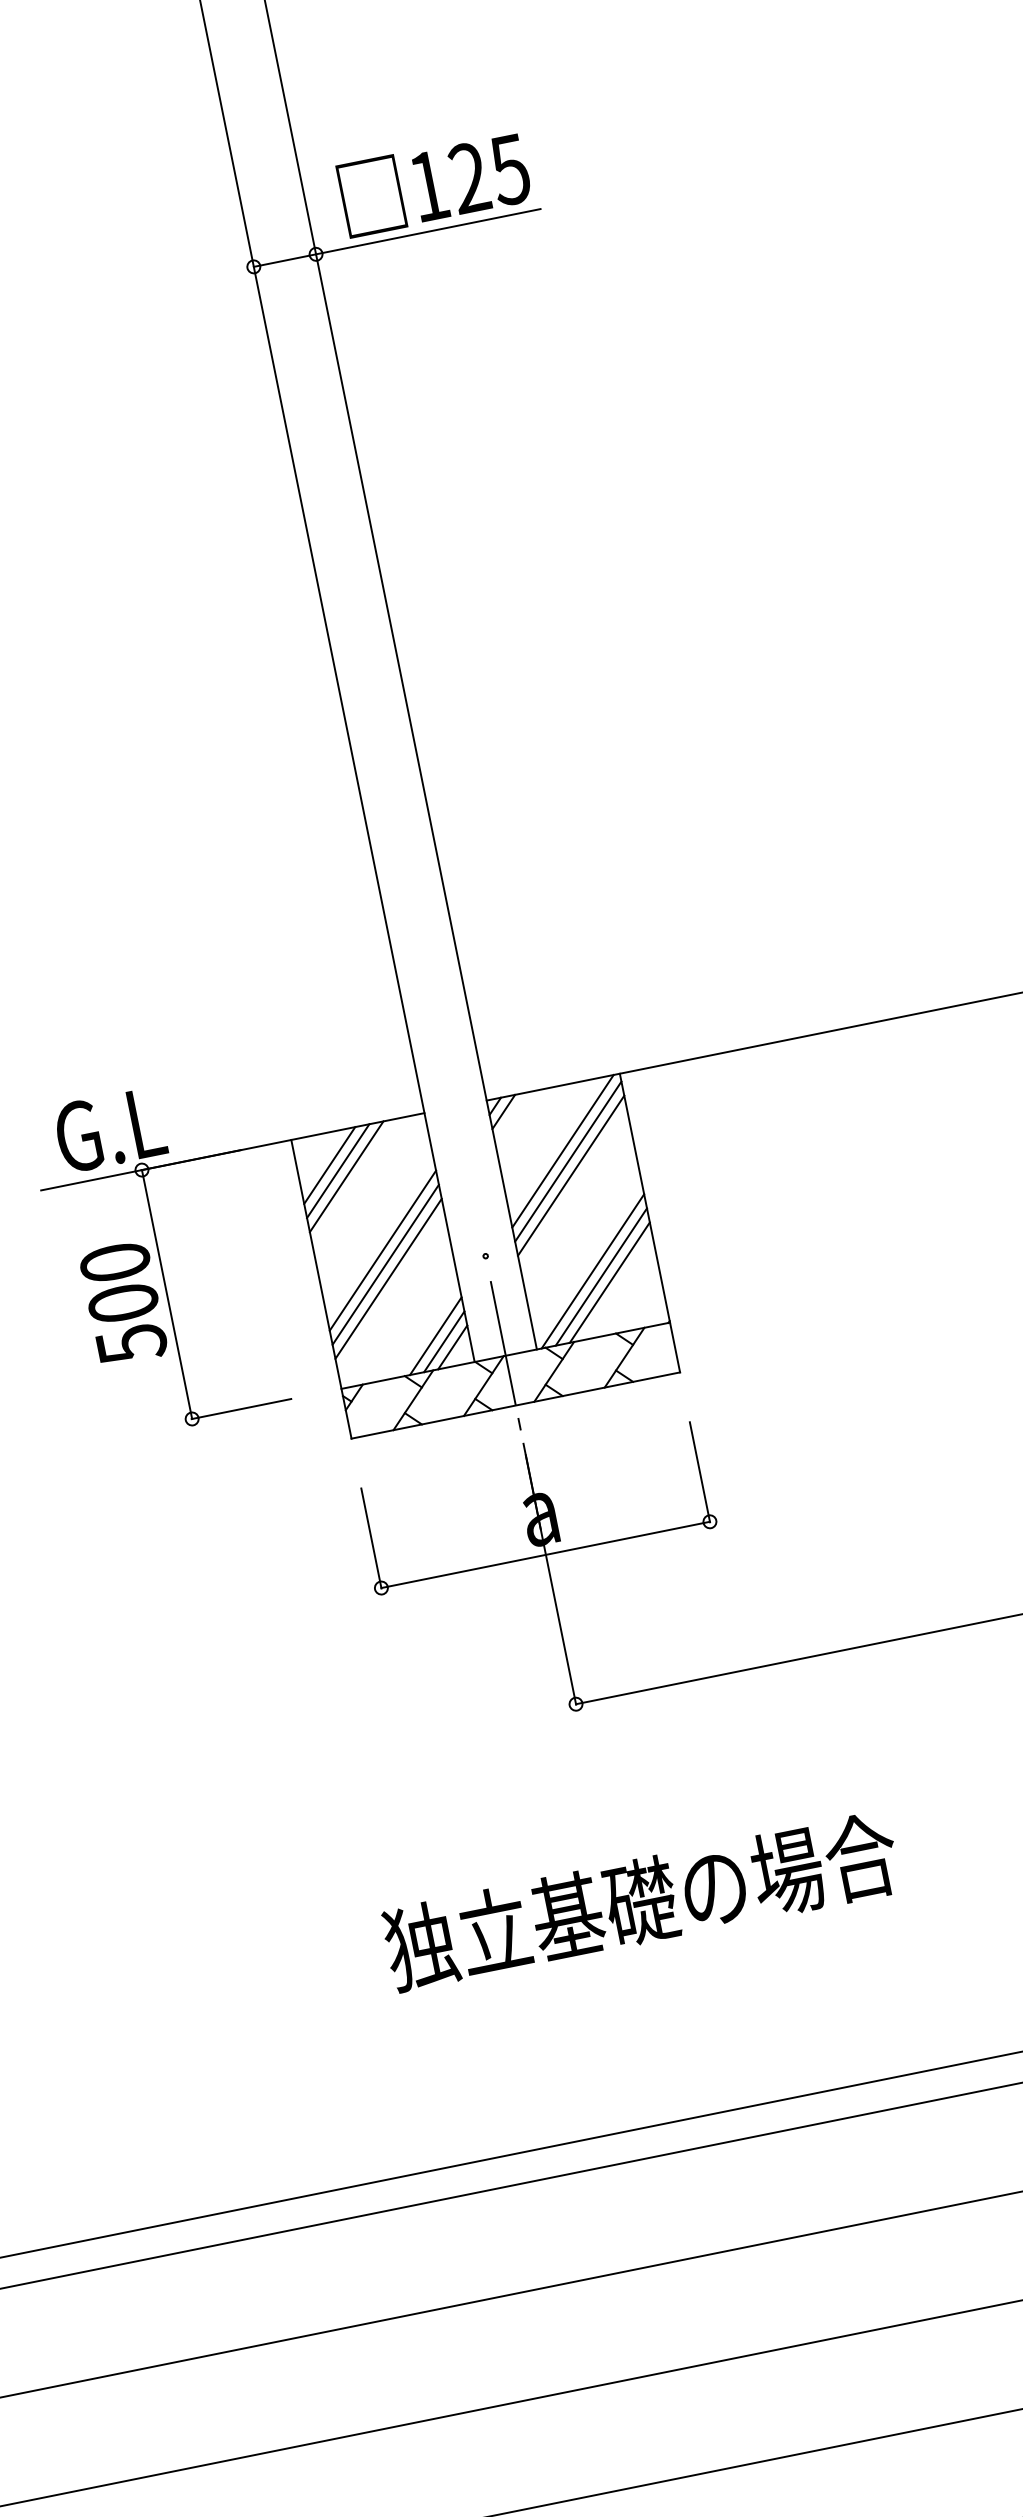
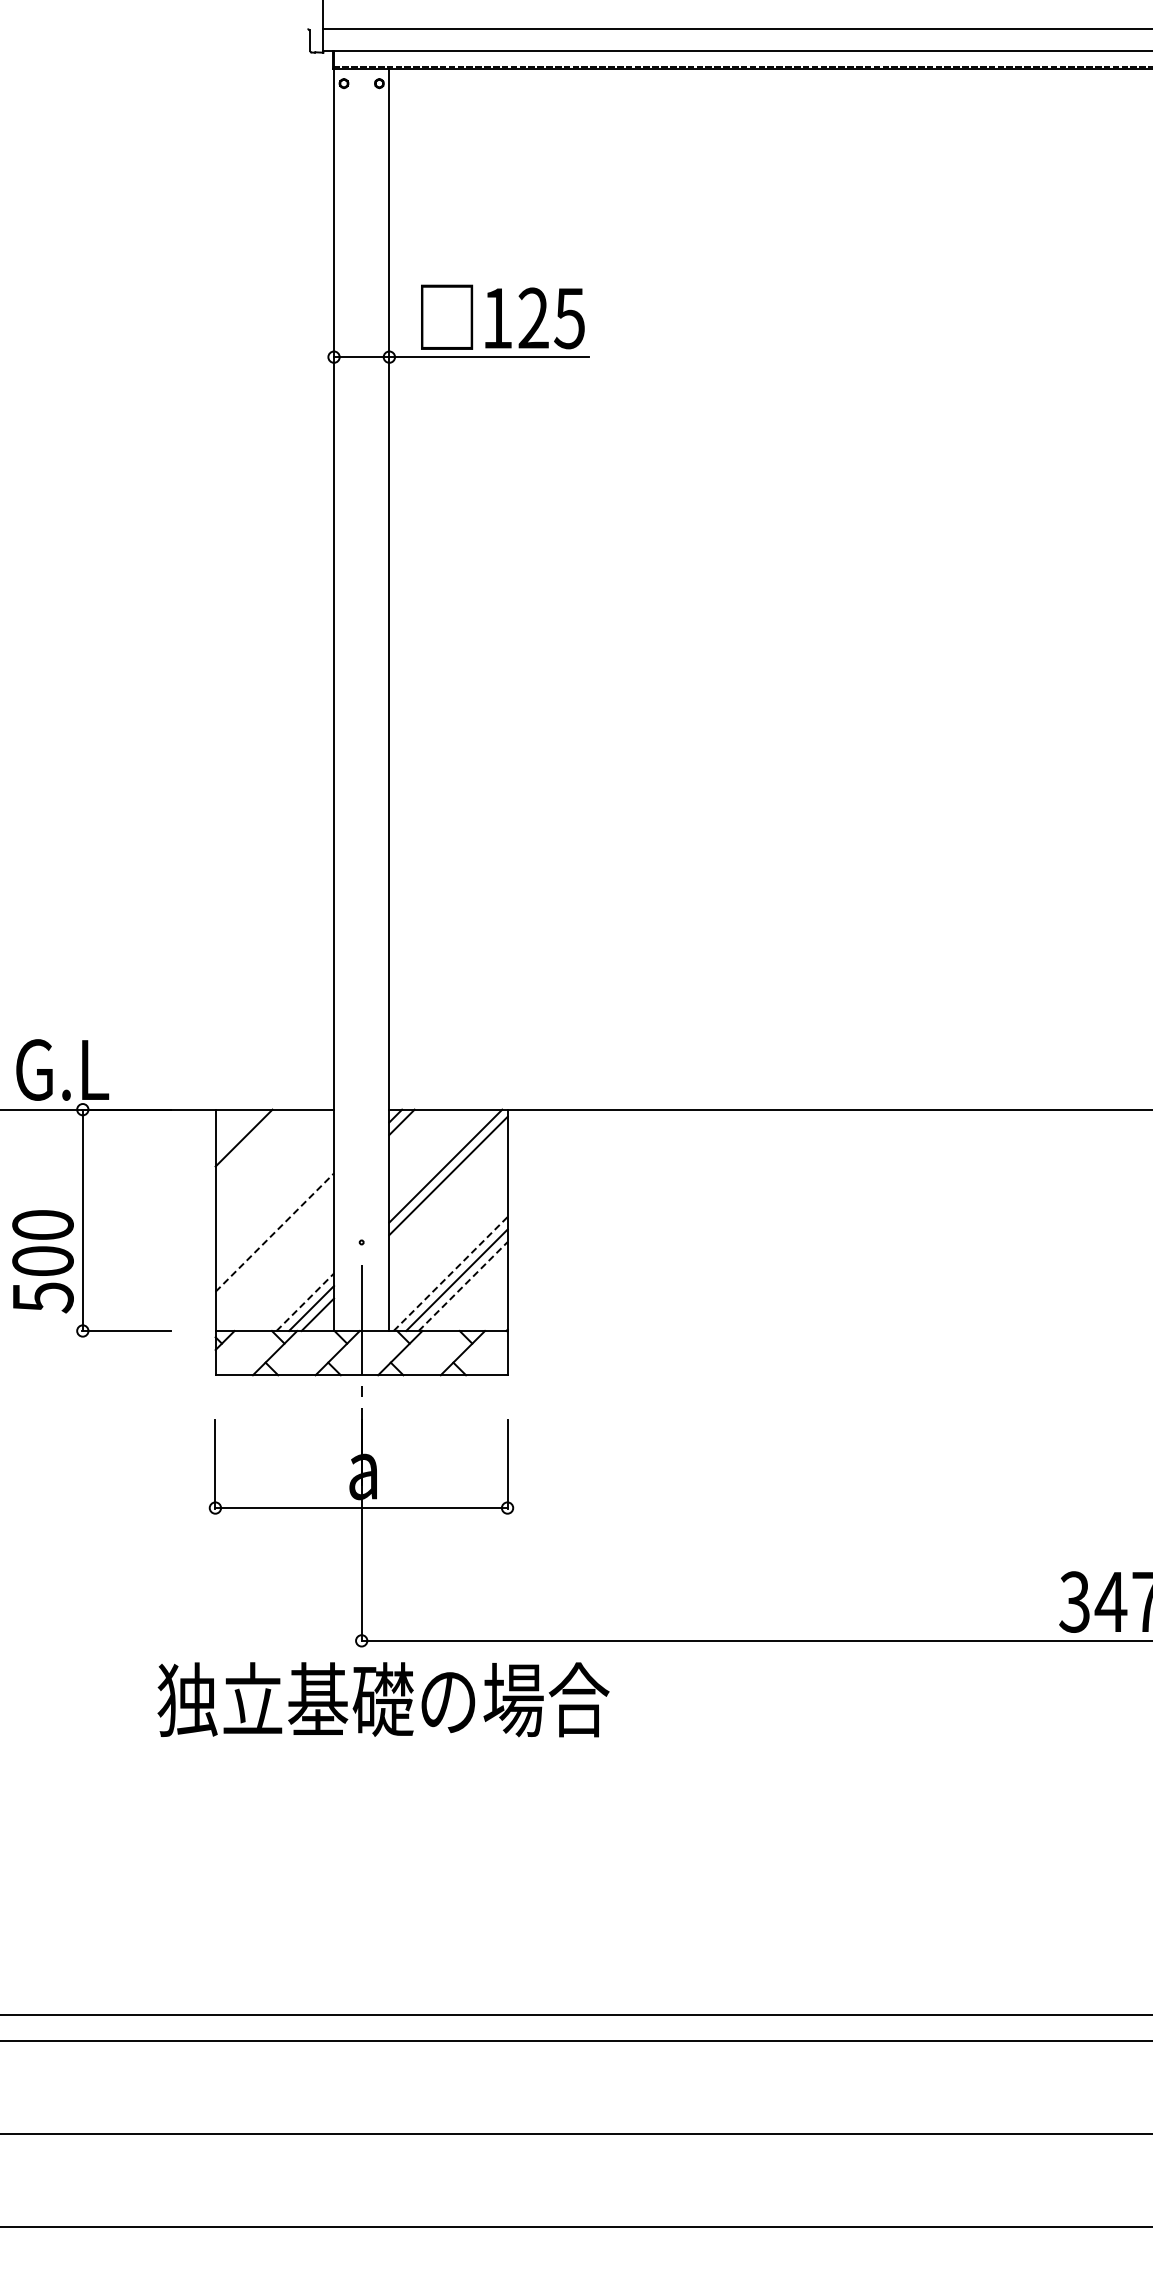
line: (338, 1171) -> (250, 1144), removed
line: (571, 1175) -> (448, 1188), removed
line: (346, 1176) -> (256, 1150), removed
line: (382, 1250) -> (274, 1219), removed
line: (385, 1264) -> (274, 1232), solid -> dashed
line: (592, 1270) -> (450, 1273), solid -> dashed
line: (388, 1278) -> (274, 1244), removed
line: (610, 1282) -> (463, 1286), solid -> dashed
text: (122, 1303) -> (42, 1261), moved
line: (436, 1336) -> (305, 1302), solid -> dashed
text: (641, 1901) -> (383, 1699), moved

